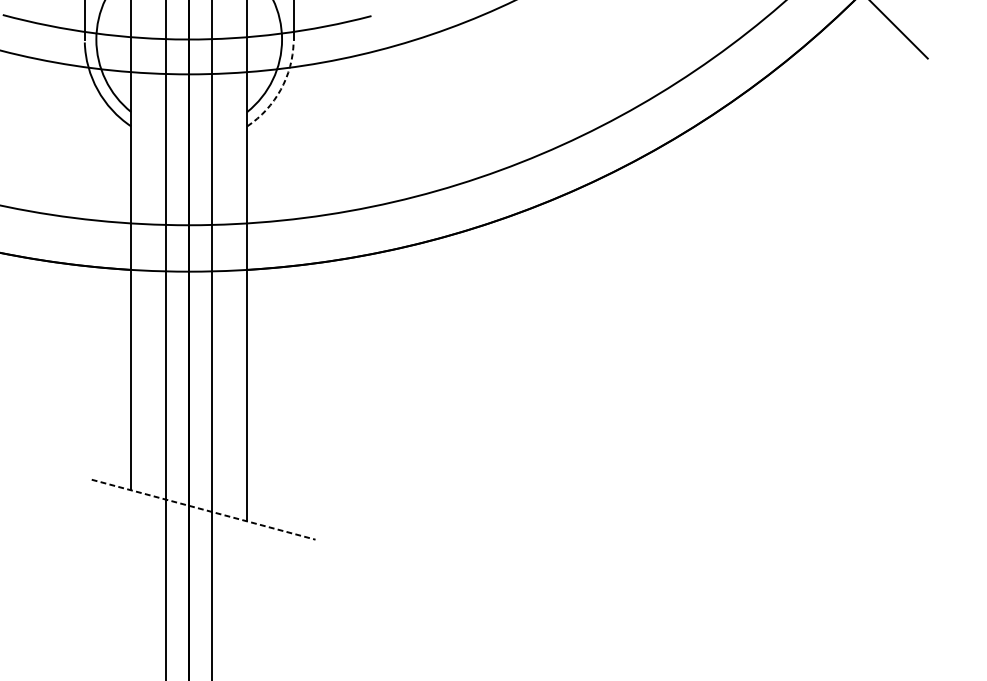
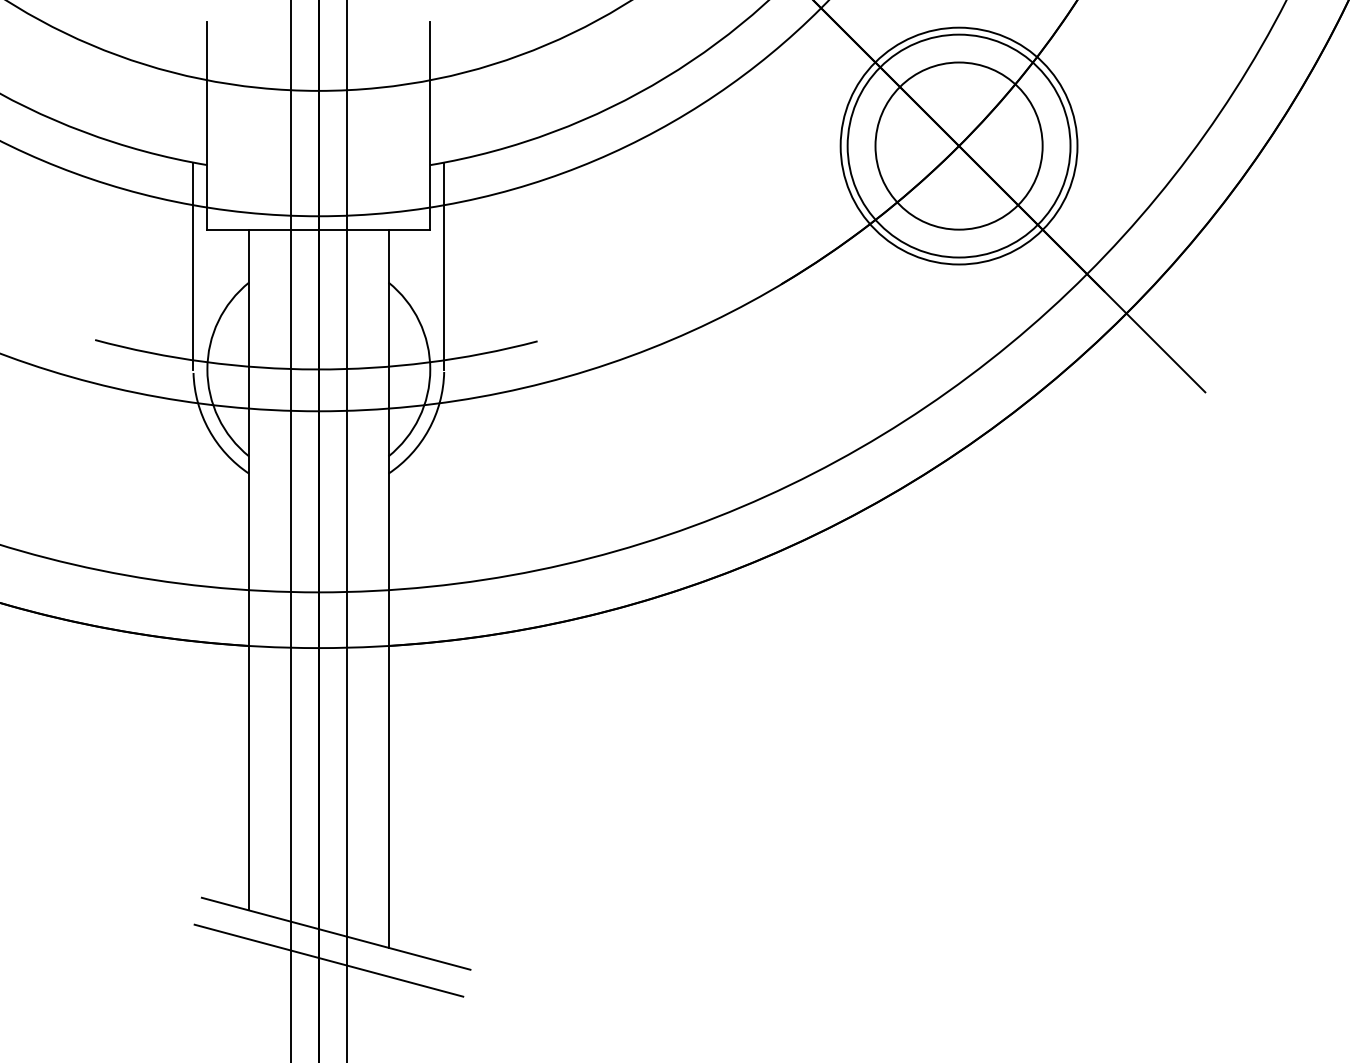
arc: (280, 89) -> (428, 429), dashed -> solid
line: (203, 509) -> (336, 933), dashed -> solid
line: (197, 531) -> (328, 960), added

